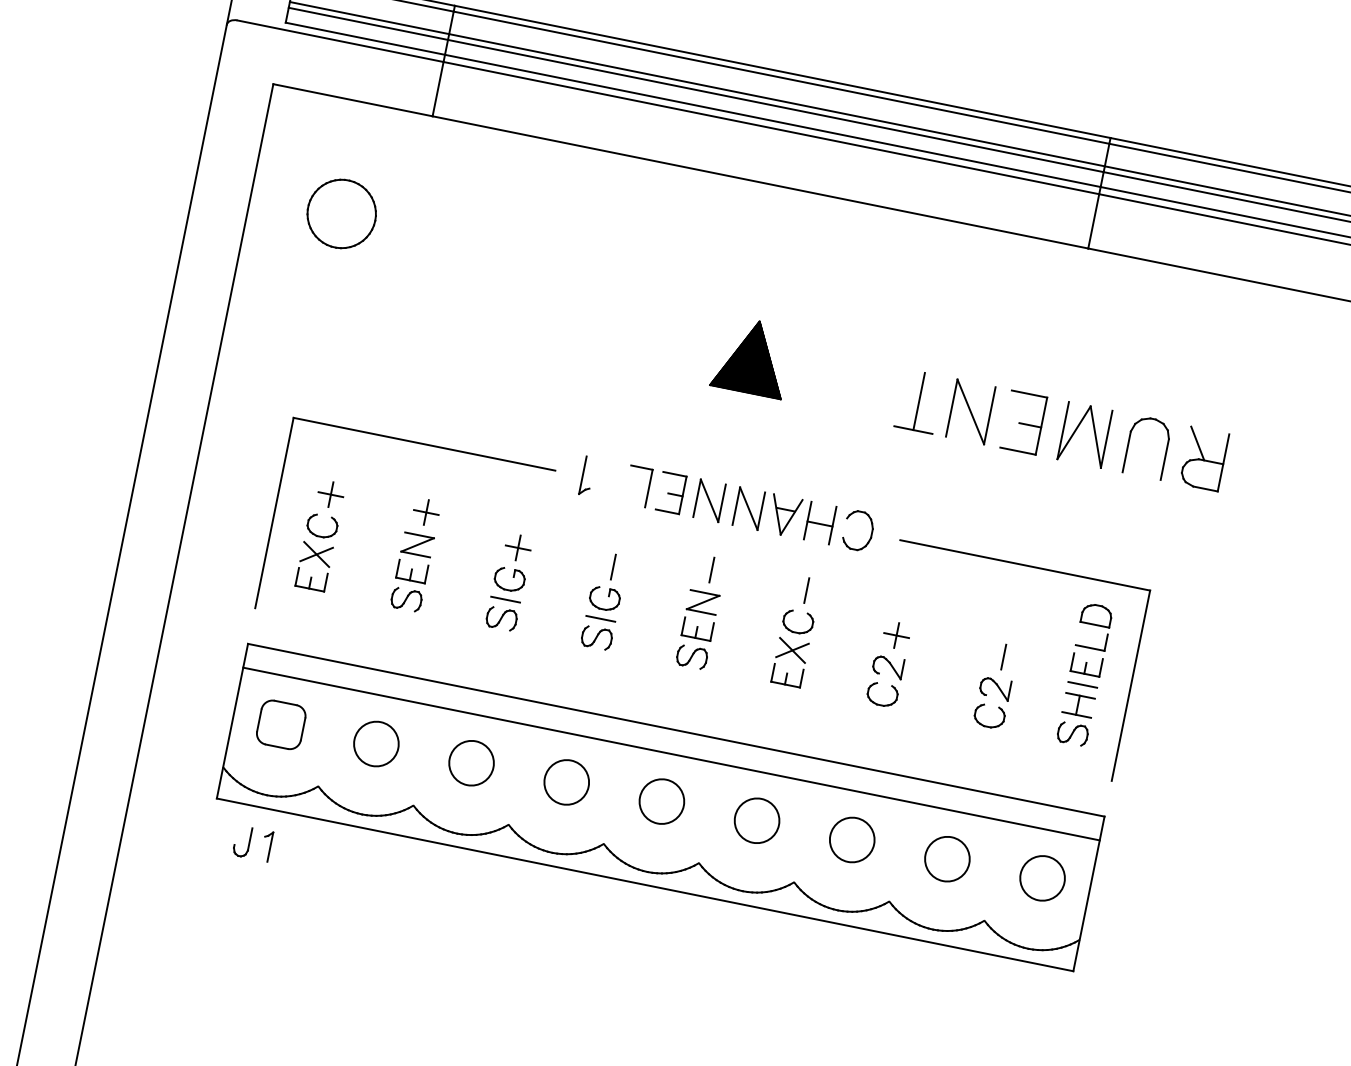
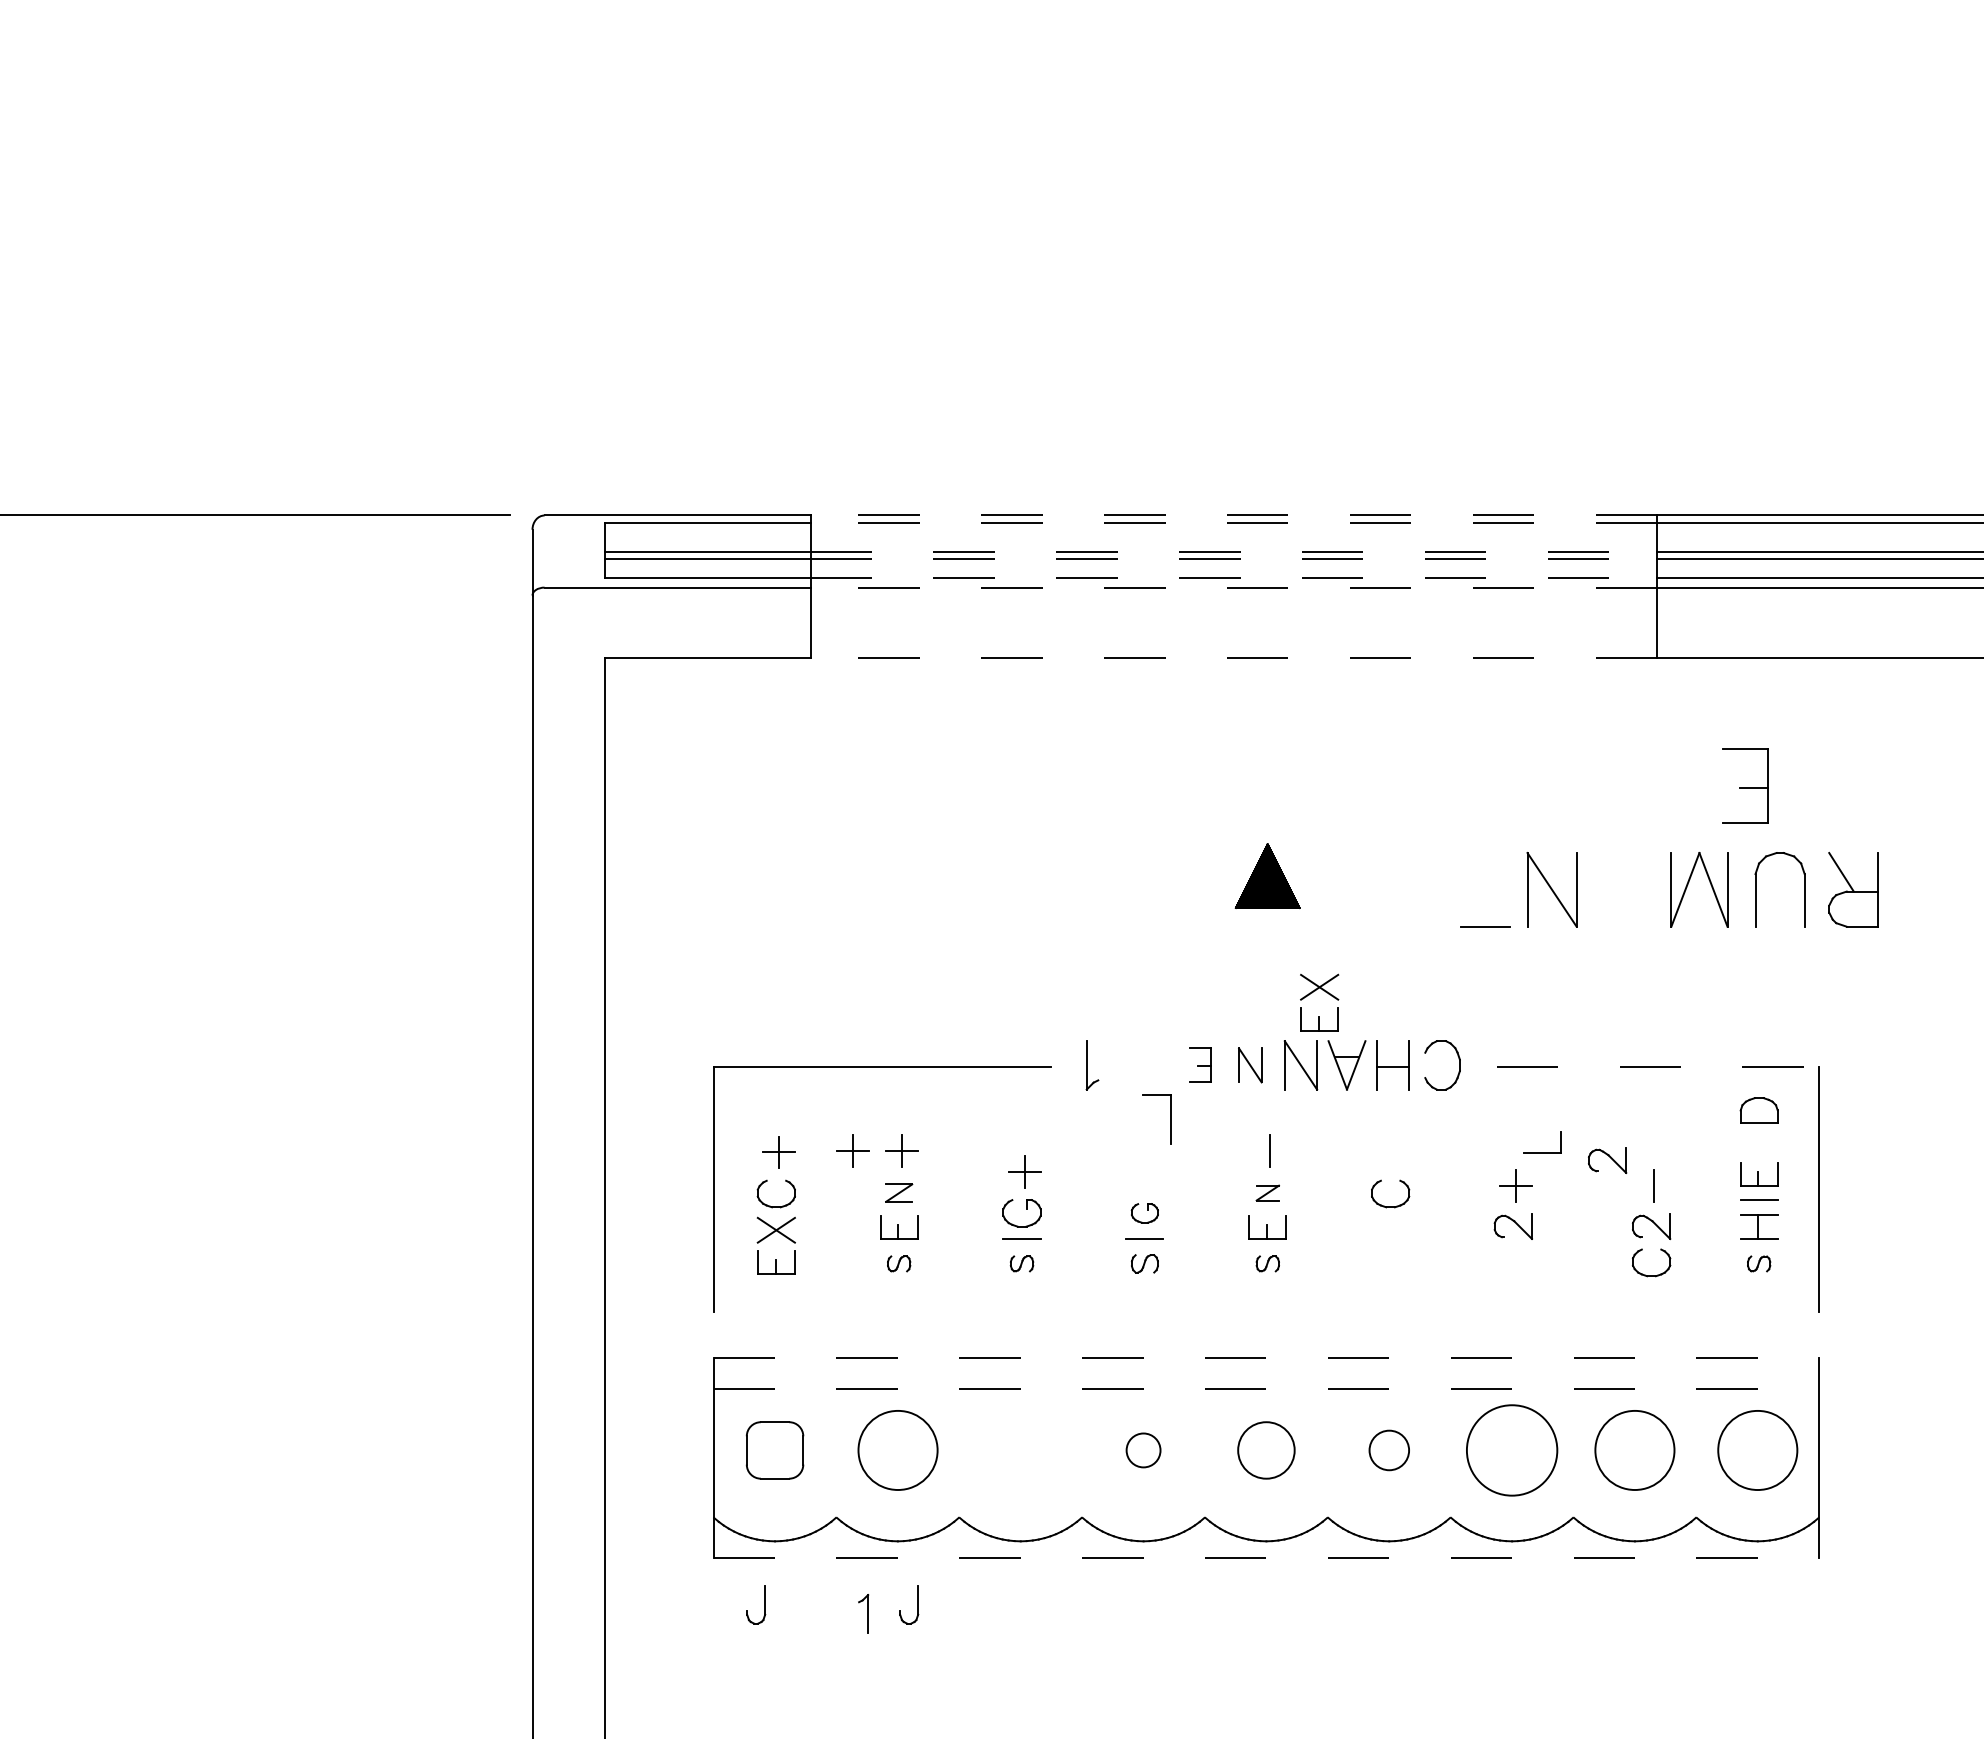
line: (782, 72) -> (1233, 515), solid -> dashed
line: (781, 77) -> (1233, 522), solid -> dashed
line: (777, 100) -> (1234, 551), solid -> dashed
line: (776, 106) -> (1234, 559), solid -> dashed
line: (773, 121) -> (1234, 578), solid -> dashed
line: (771, 127) -> (1233, 587), solid -> dashed
line: (760, 182) -> (1233, 657), solid -> dashed
part: (341, 213) -> (722, 801), removed
part: (752, 356) -> (1267, 875), size x0.7
line: (919, 401) -> (1485, 889), removed
part: (1023, 422) -> (1745, 785), moved
part: (648, 488) -> (1170, 1119), moved
part: (670, 493) -> (1200, 1065), size x0.7
part: (709, 500) -> (1250, 1065), size x0.7
part: (388, 504) -> (852, 1150), added
part: (417, 544) -> (898, 1192), size x0.7
line: (1025, 565) -> (1658, 1066), solid -> dashed
line: (613, 566) -> (1147, 1171), removed
line: (806, 590) -> (1393, 1152), removed
part: (406, 599) -> (898, 1263), size x0.6
part: (604, 599) -> (1144, 1213), size x0.7
part: (703, 601) -> (1267, 1192), size x0.6
part: (501, 618) -> (1021, 1263), size x0.6
part: (971, 630) -> (1607, 1160), added
part: (596, 637) -> (1144, 1263), size x0.7
part: (1090, 647) -> (1542, 1152), moved
part: (786, 654) -> (1312, 993), moved
part: (691, 656) -> (1267, 1263), size x0.6
part: (880, 704) -> (1513, 1275), removed
line: (676, 730) -> (1266, 1358), solid -> dashed
part: (1072, 733) -> (1758, 1263), size x0.6
circle: (376, 744) -> (897, 1450), size x1.4
line: (671, 754) -> (1266, 1389), solid -> dashed
circle: (471, 763) -> (1020, 1450), removed
circle: (566, 782) -> (1143, 1450), size x0.6
circle: (757, 820) -> (1389, 1450), size x0.7
circle: (851, 839) -> (1511, 1450), size x1.6
part: (266, 846) -> (863, 1613), moved
circle: (947, 859) -> (1634, 1450), size x1.4
part: (367, 866) -> (917, 1604), added
circle: (1042, 878) -> (1757, 1450), size x1.4
line: (645, 884) -> (1266, 1557), solid -> dashed

